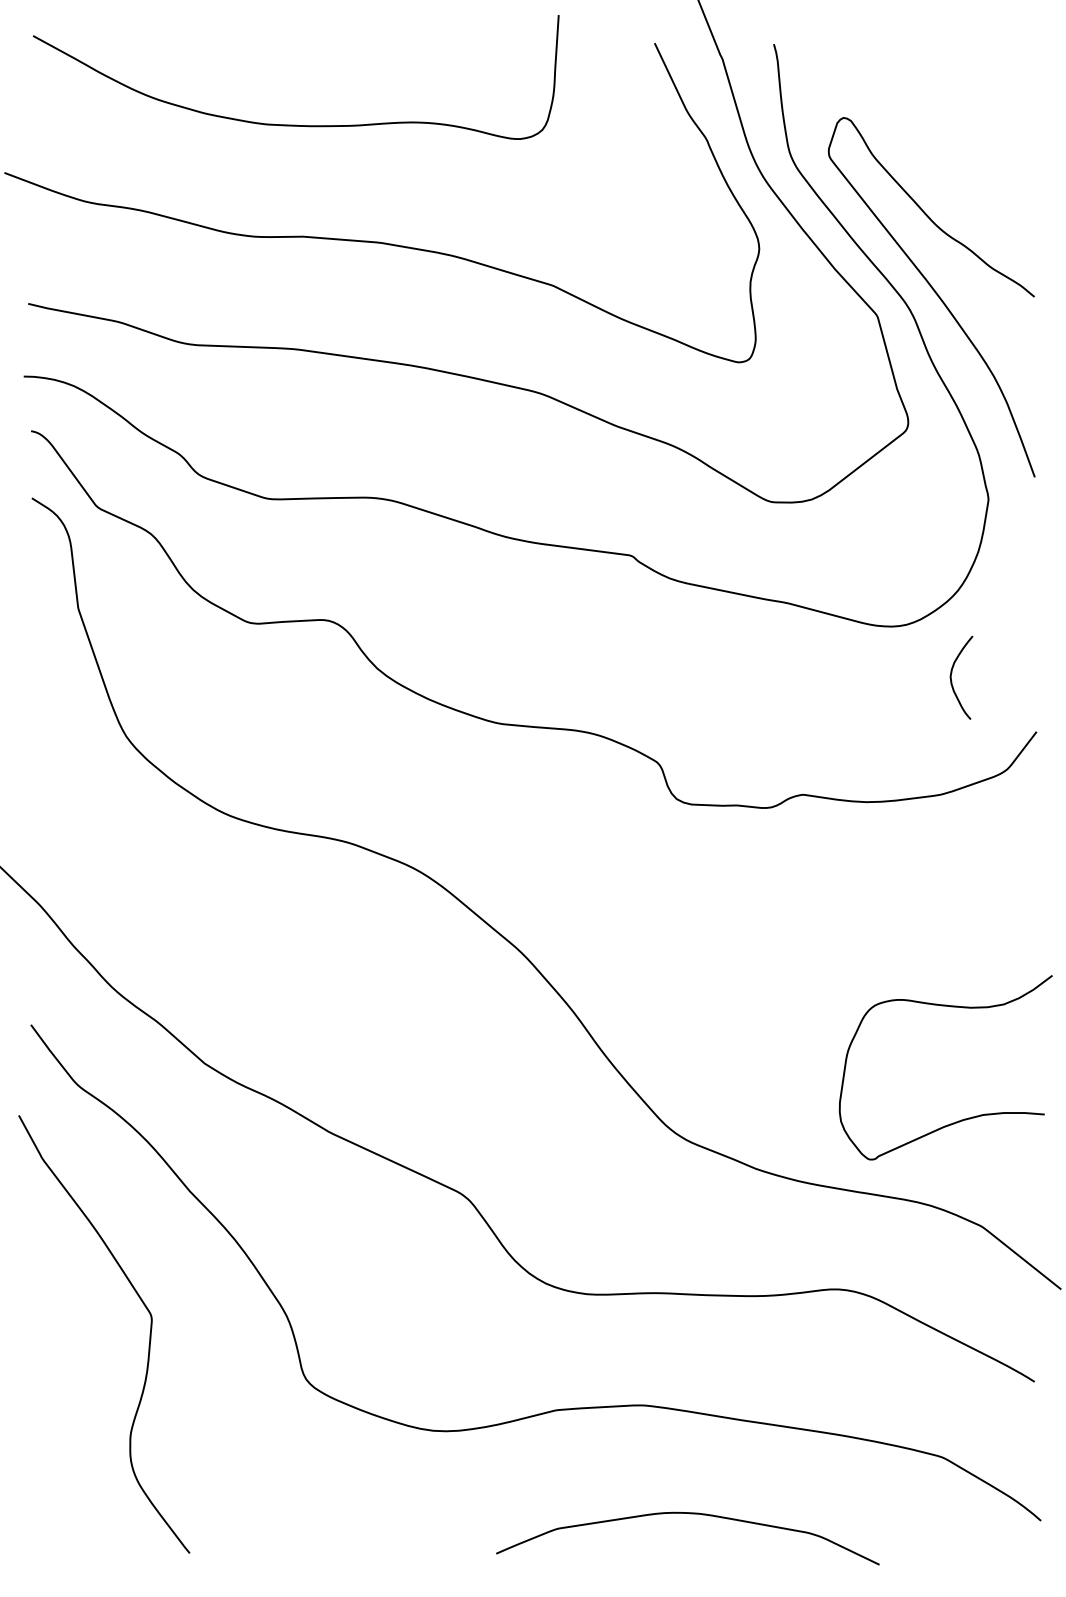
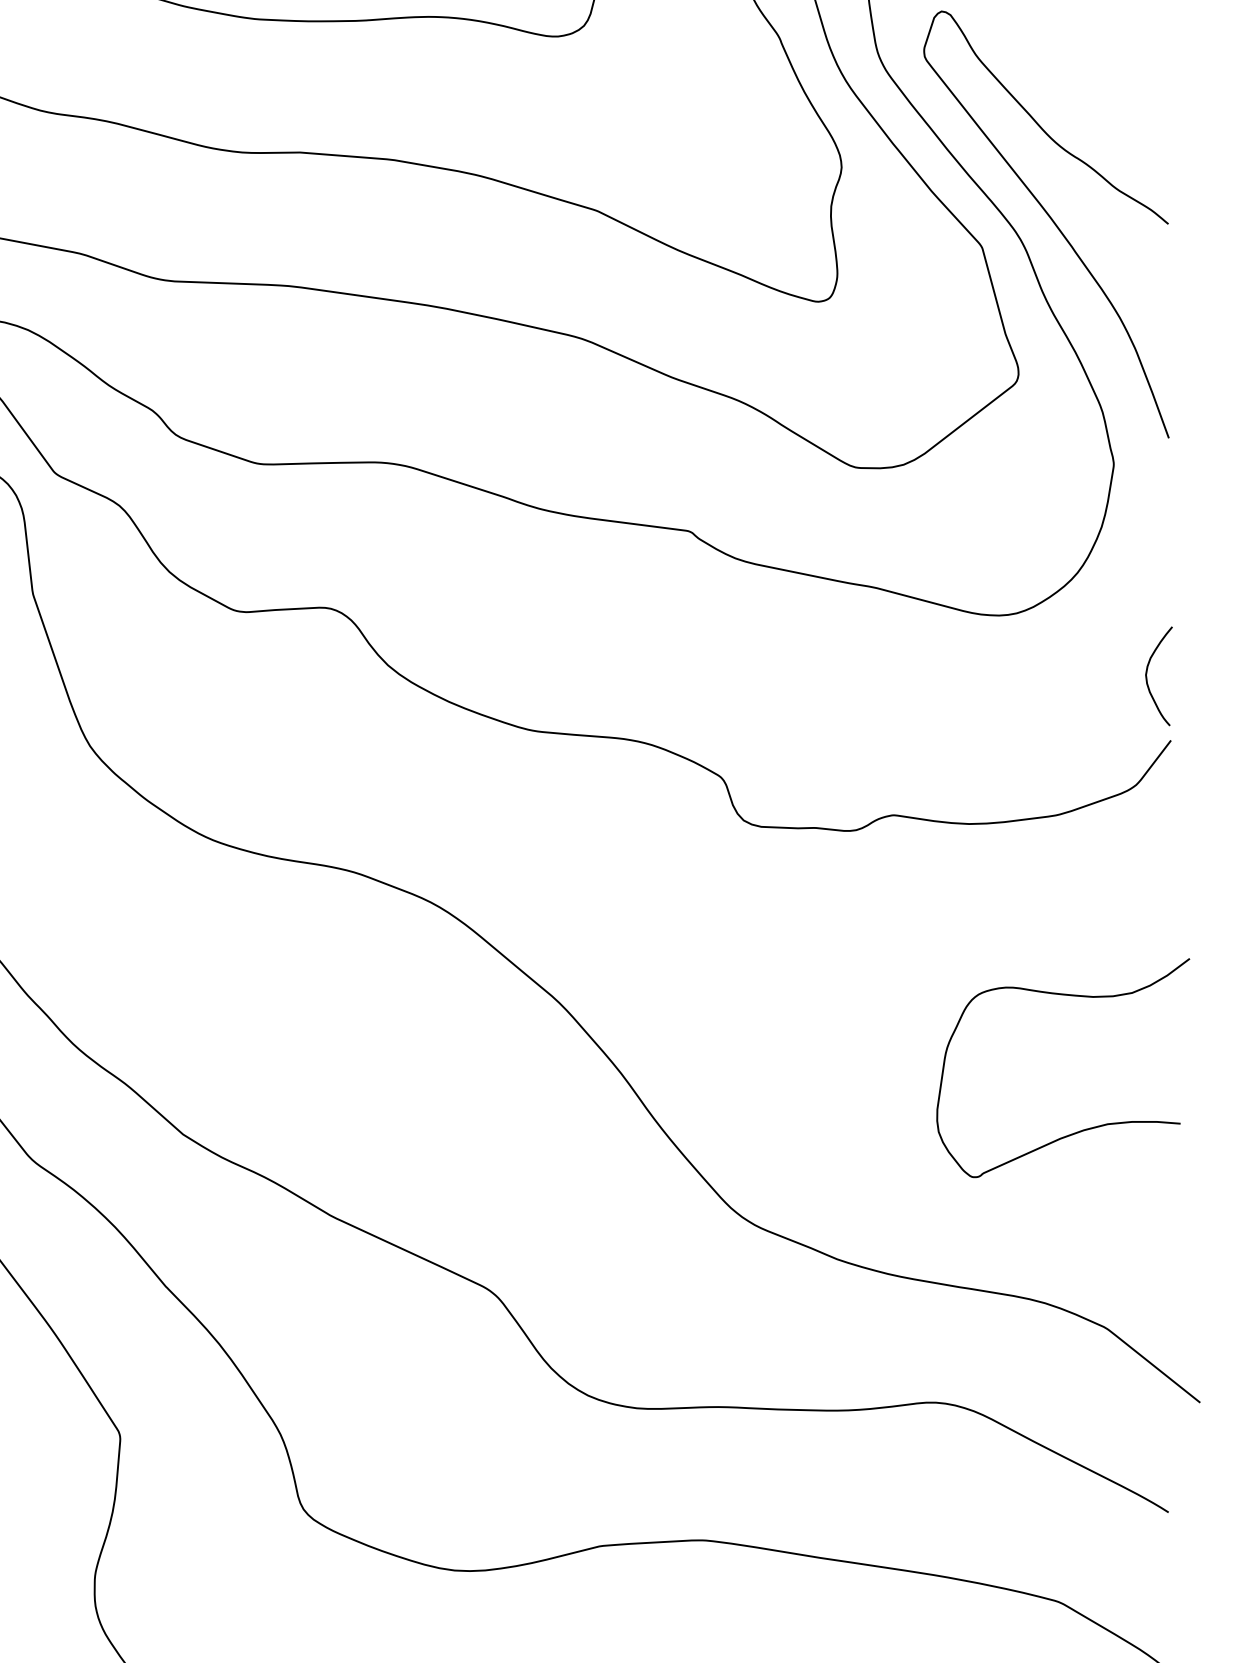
curve: (952, 673) -> (1148, 671), moved
curve: (961, 1119) -> (1081, 1129), moved

